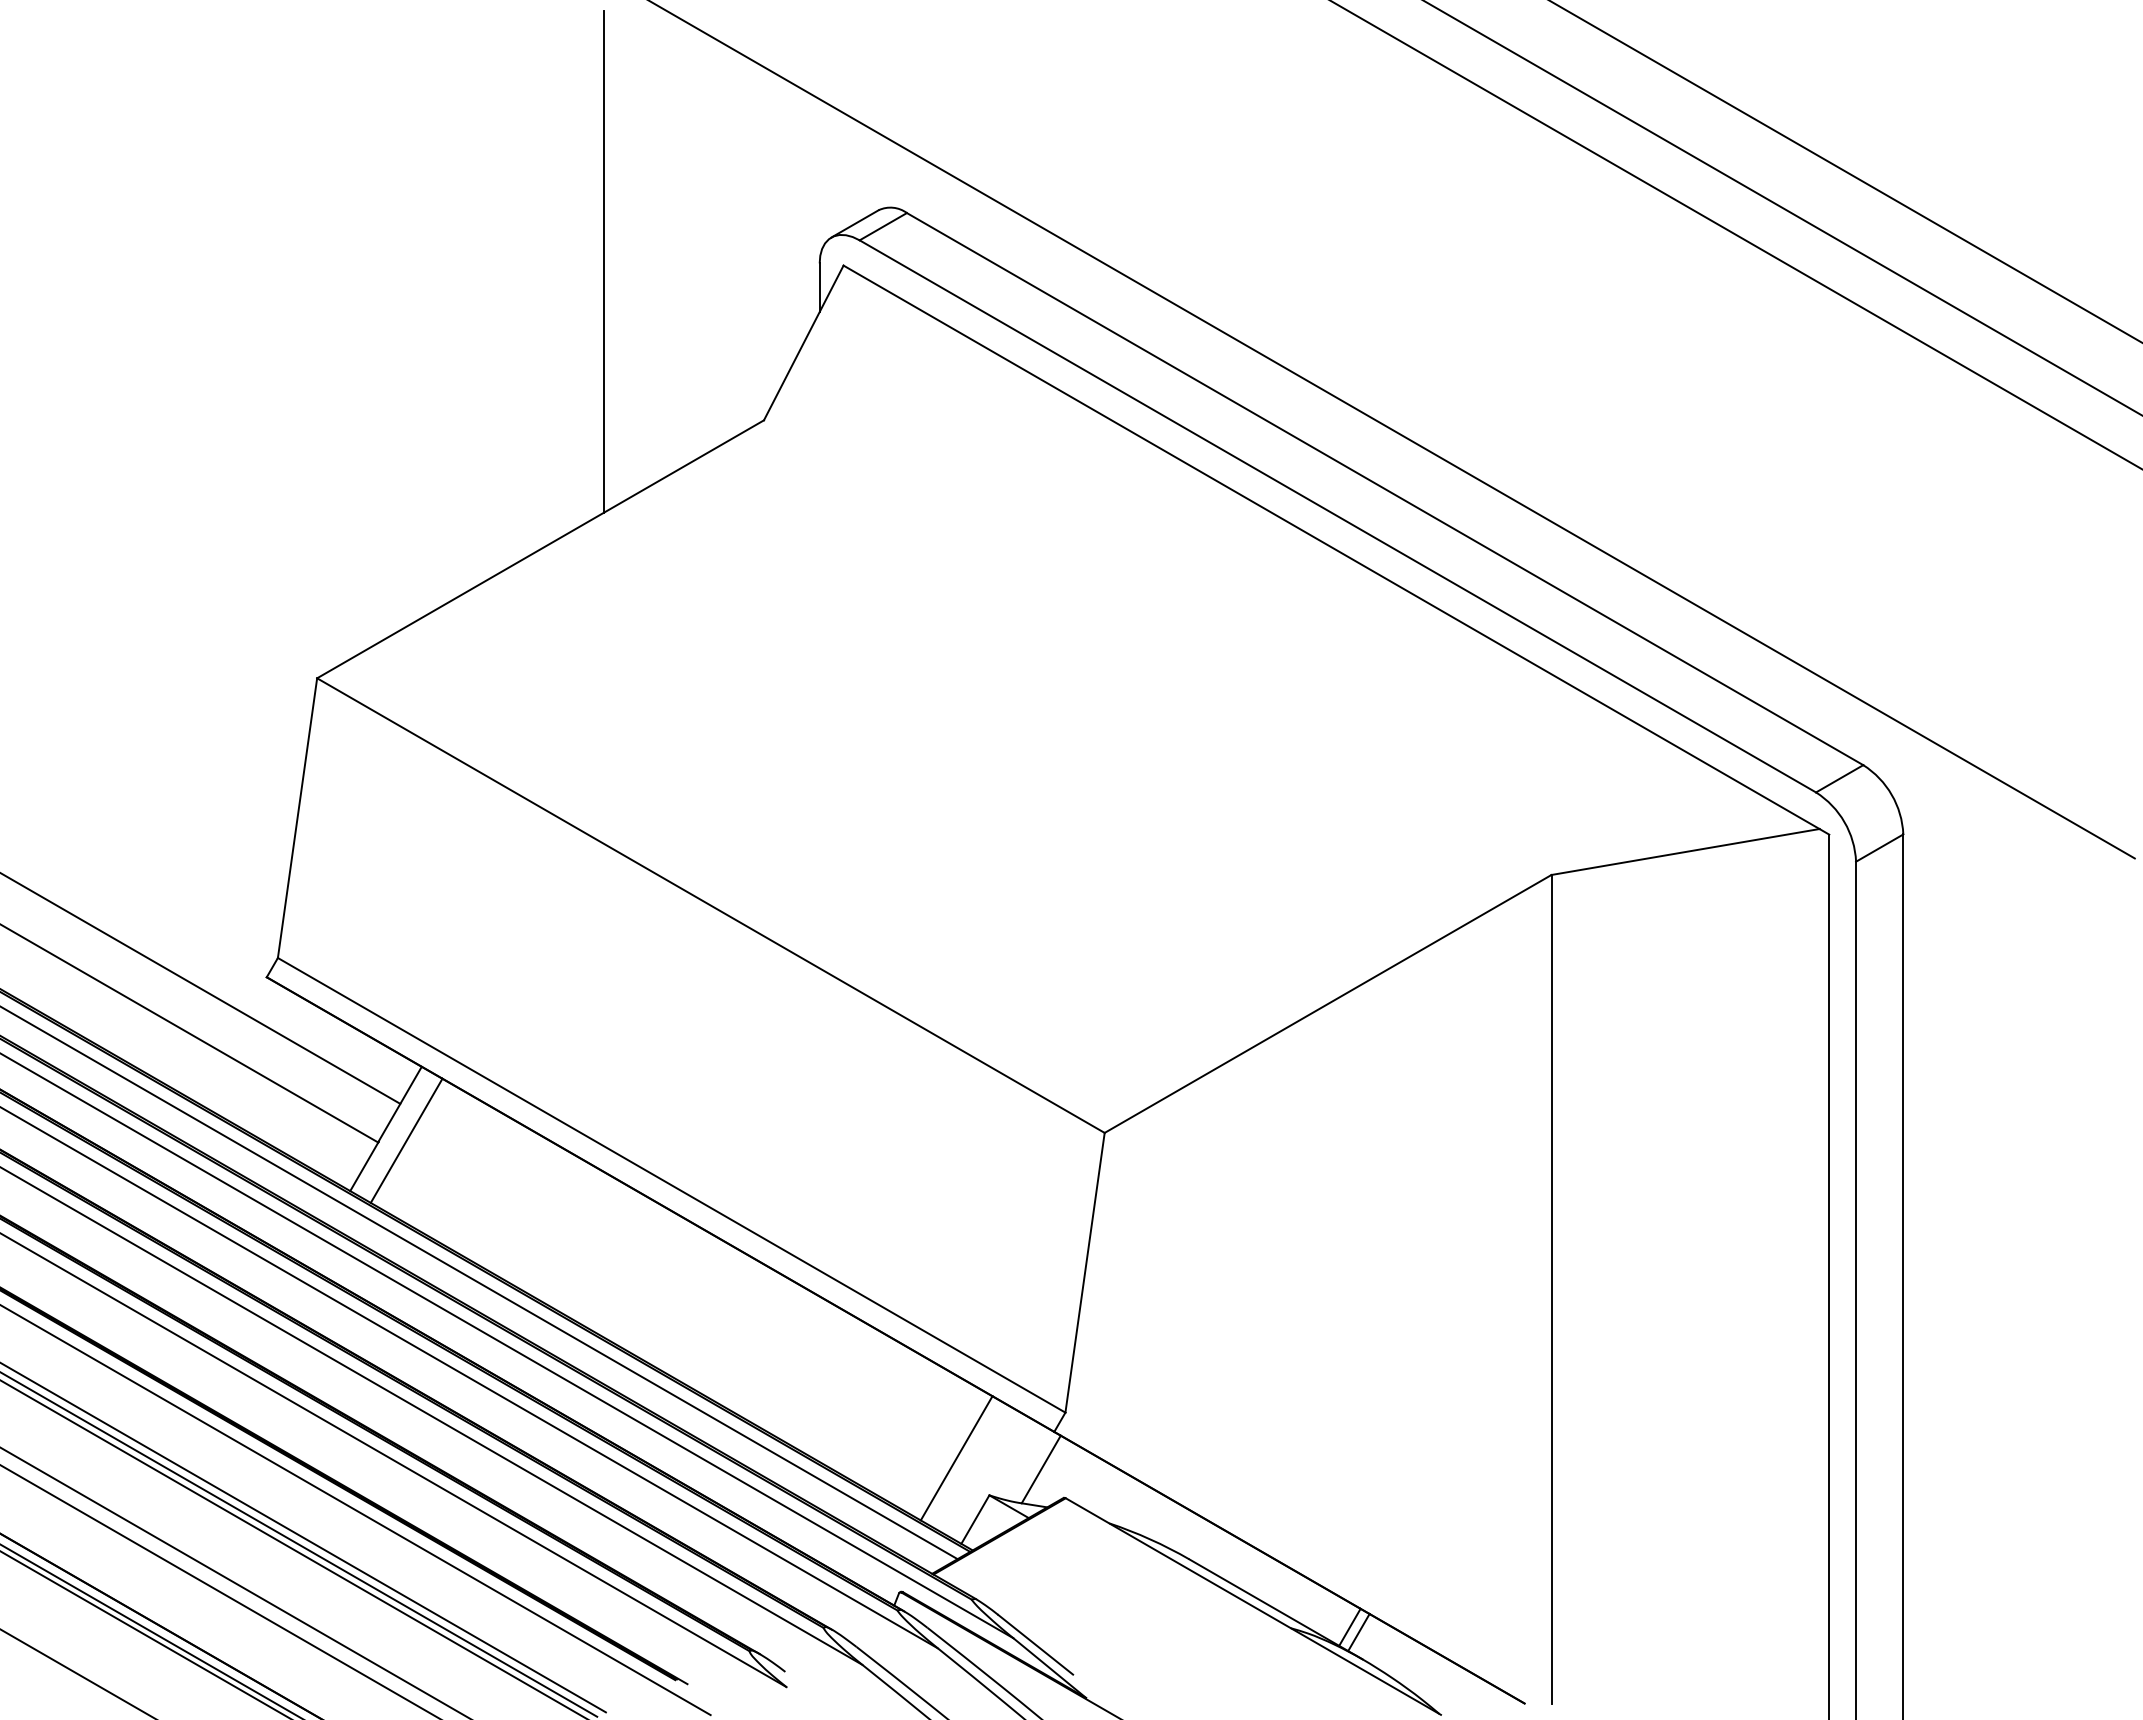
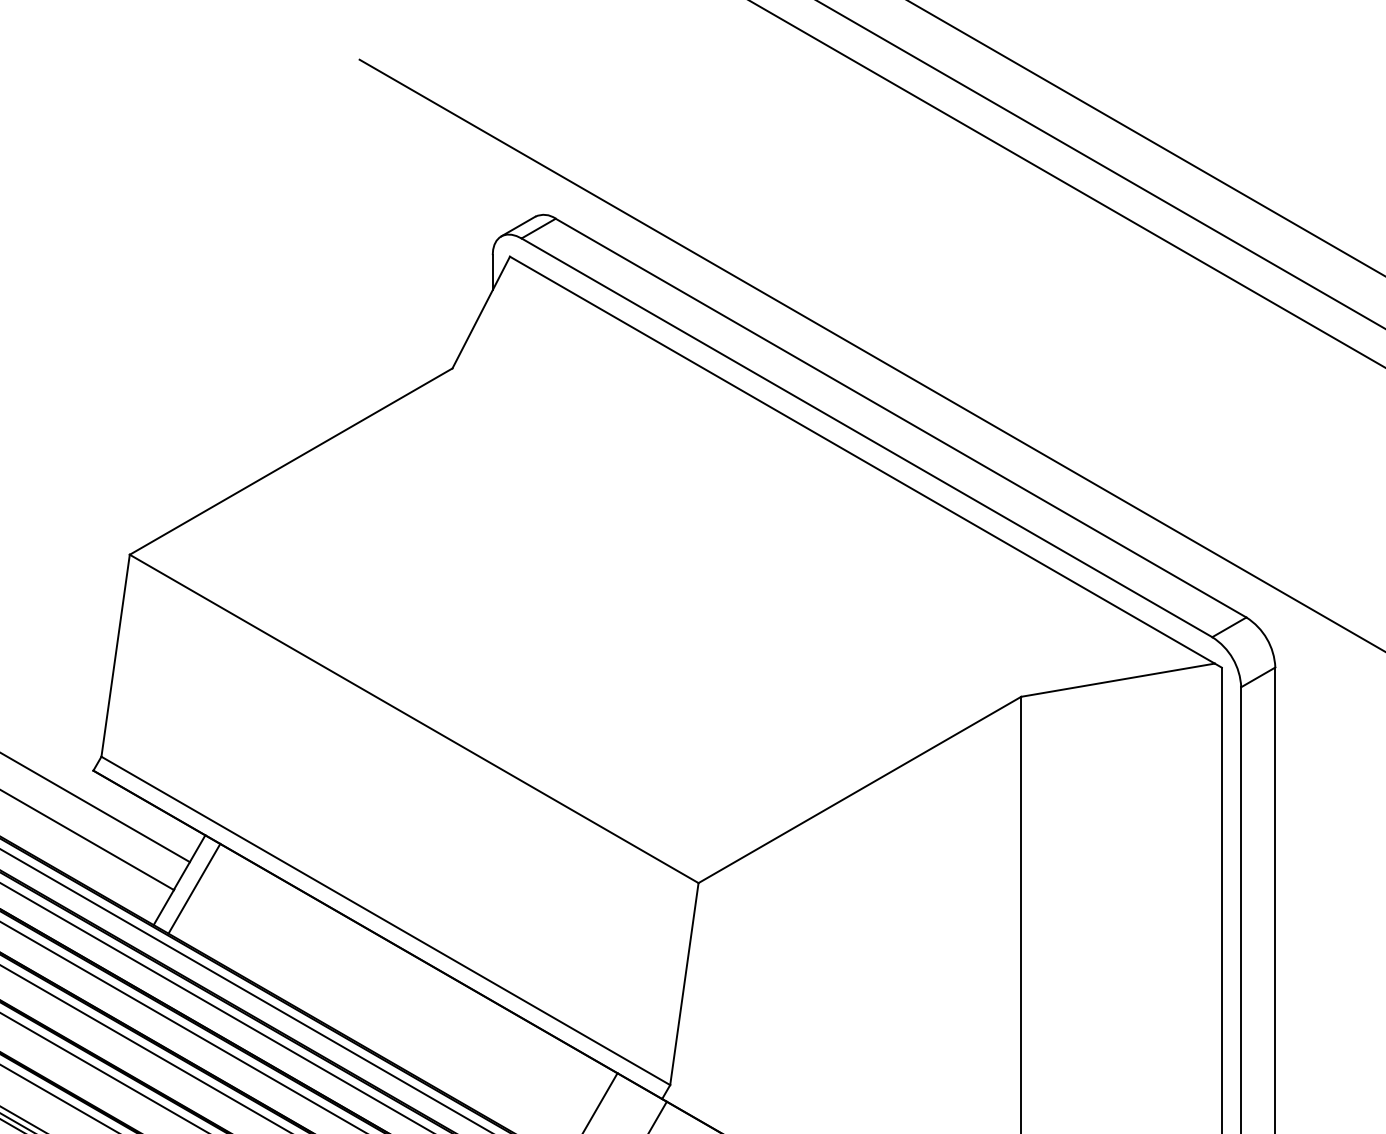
line: (603, 261) -> (336, 253), removed

